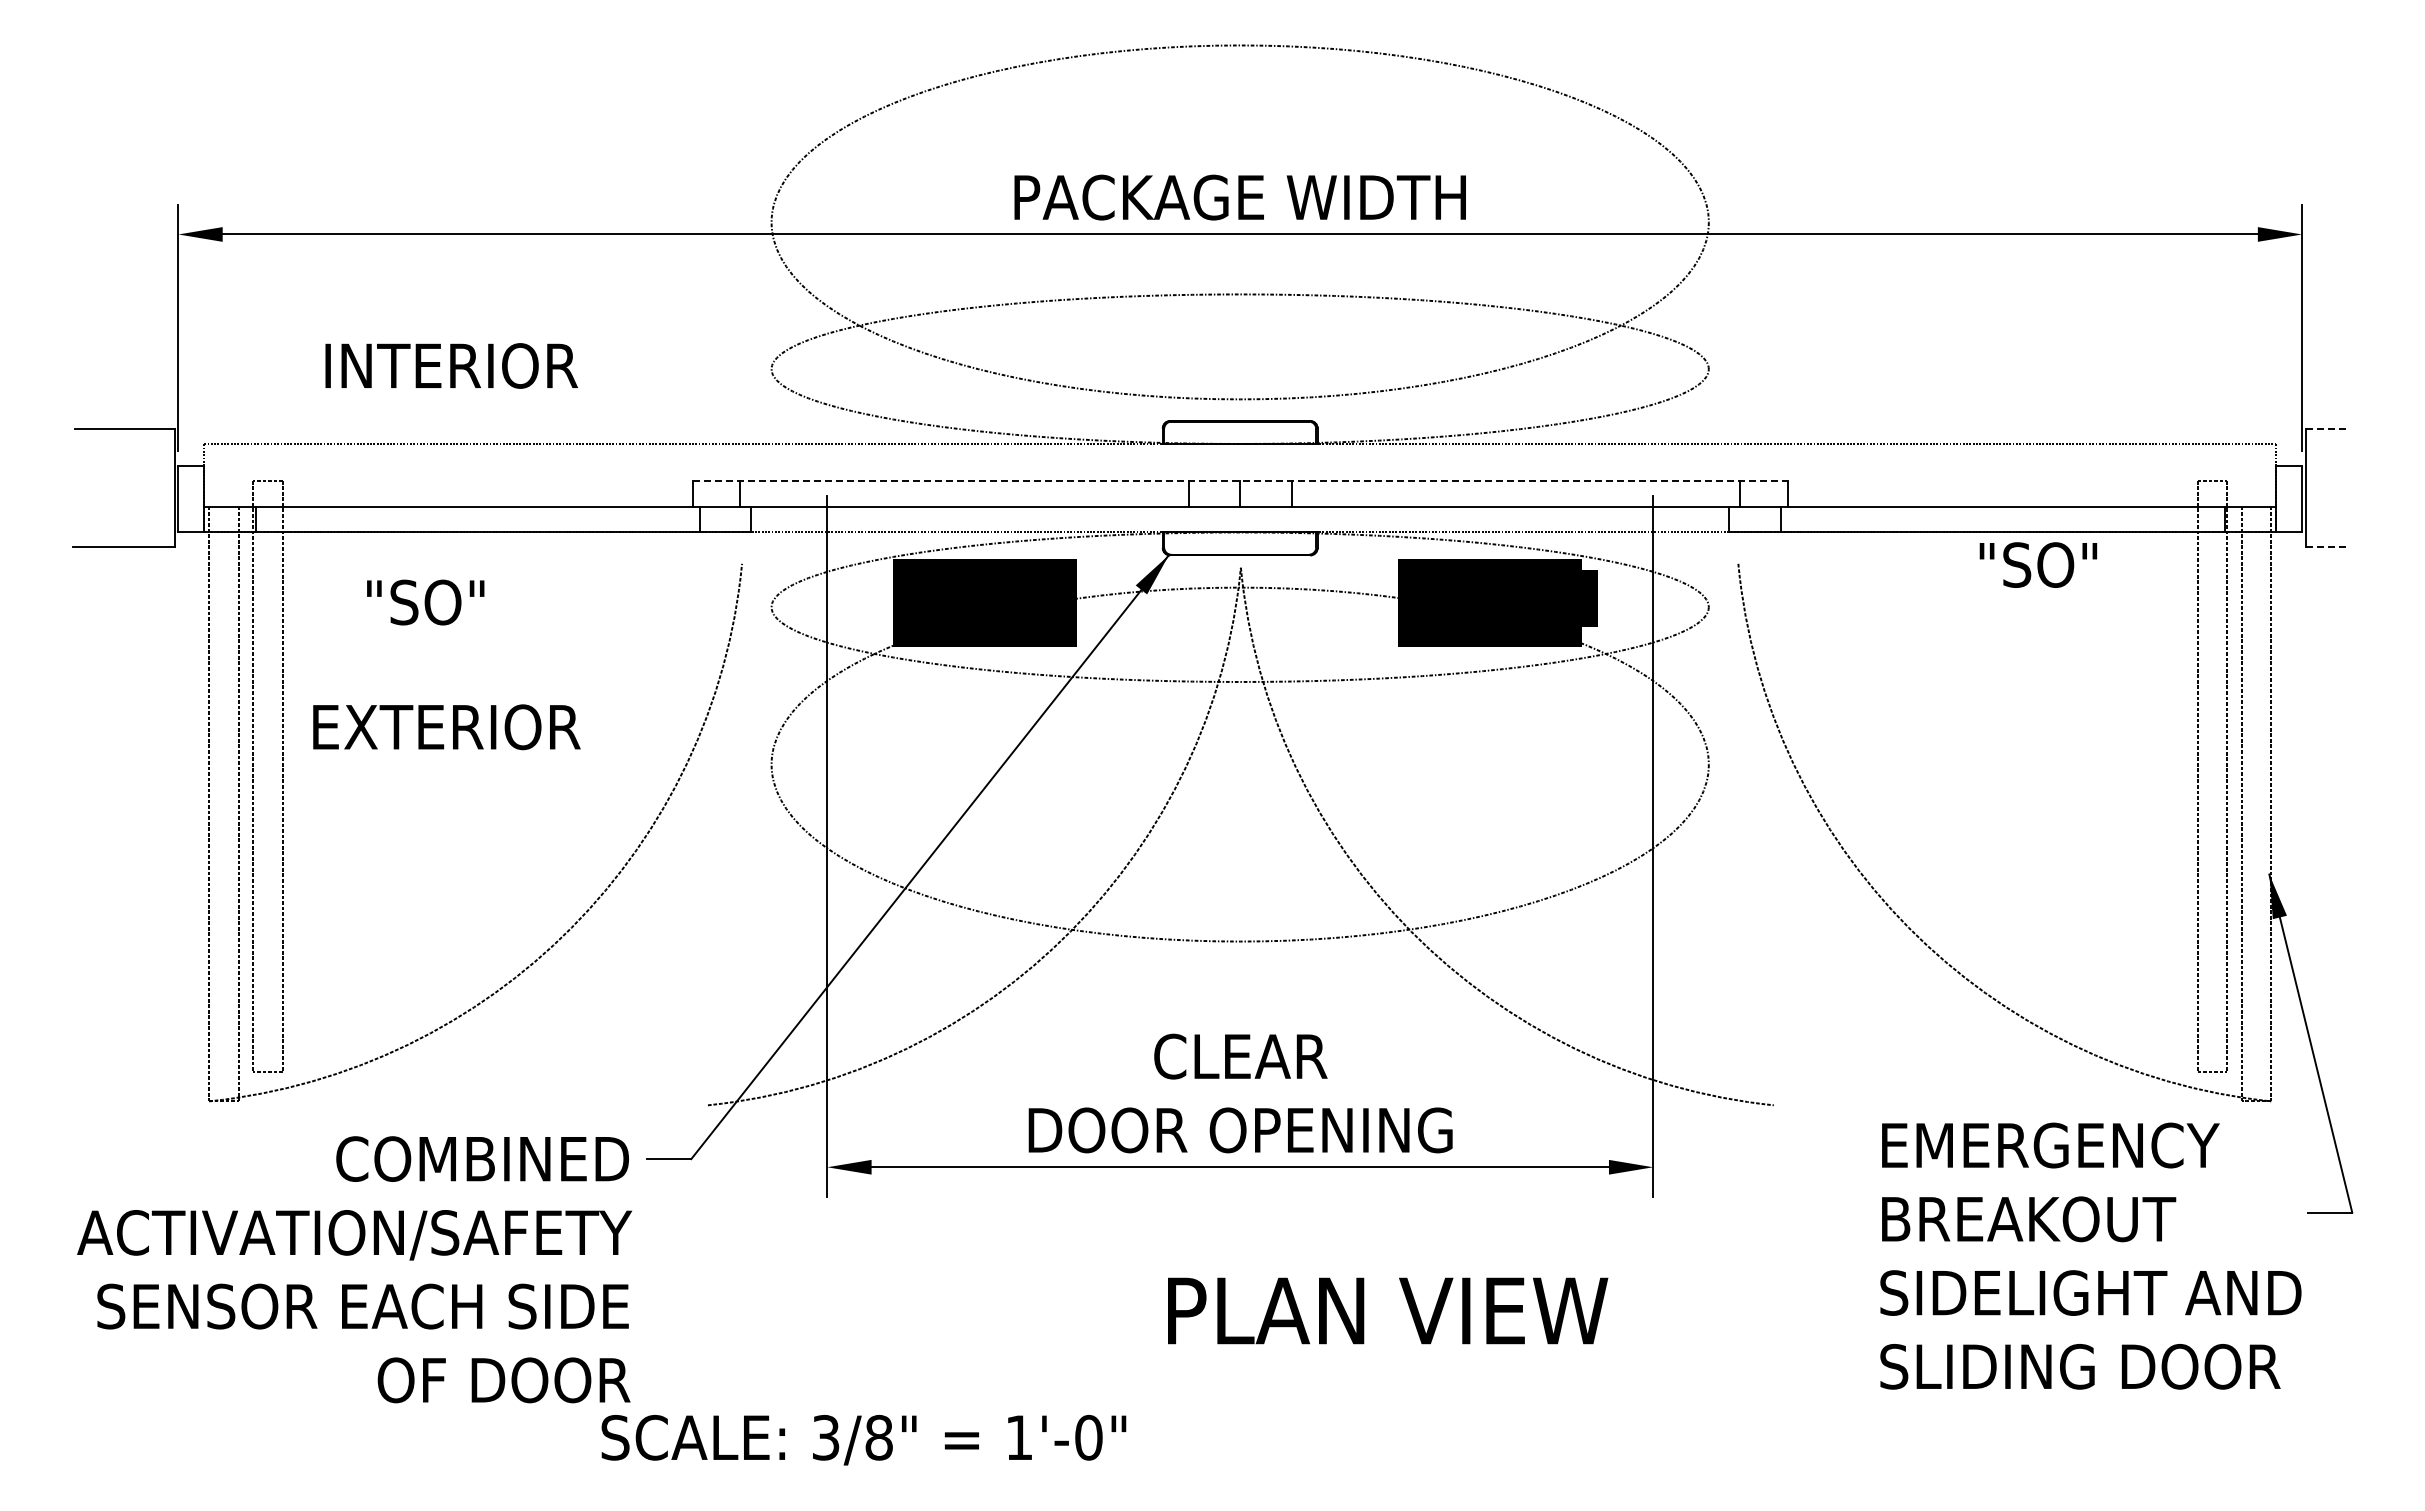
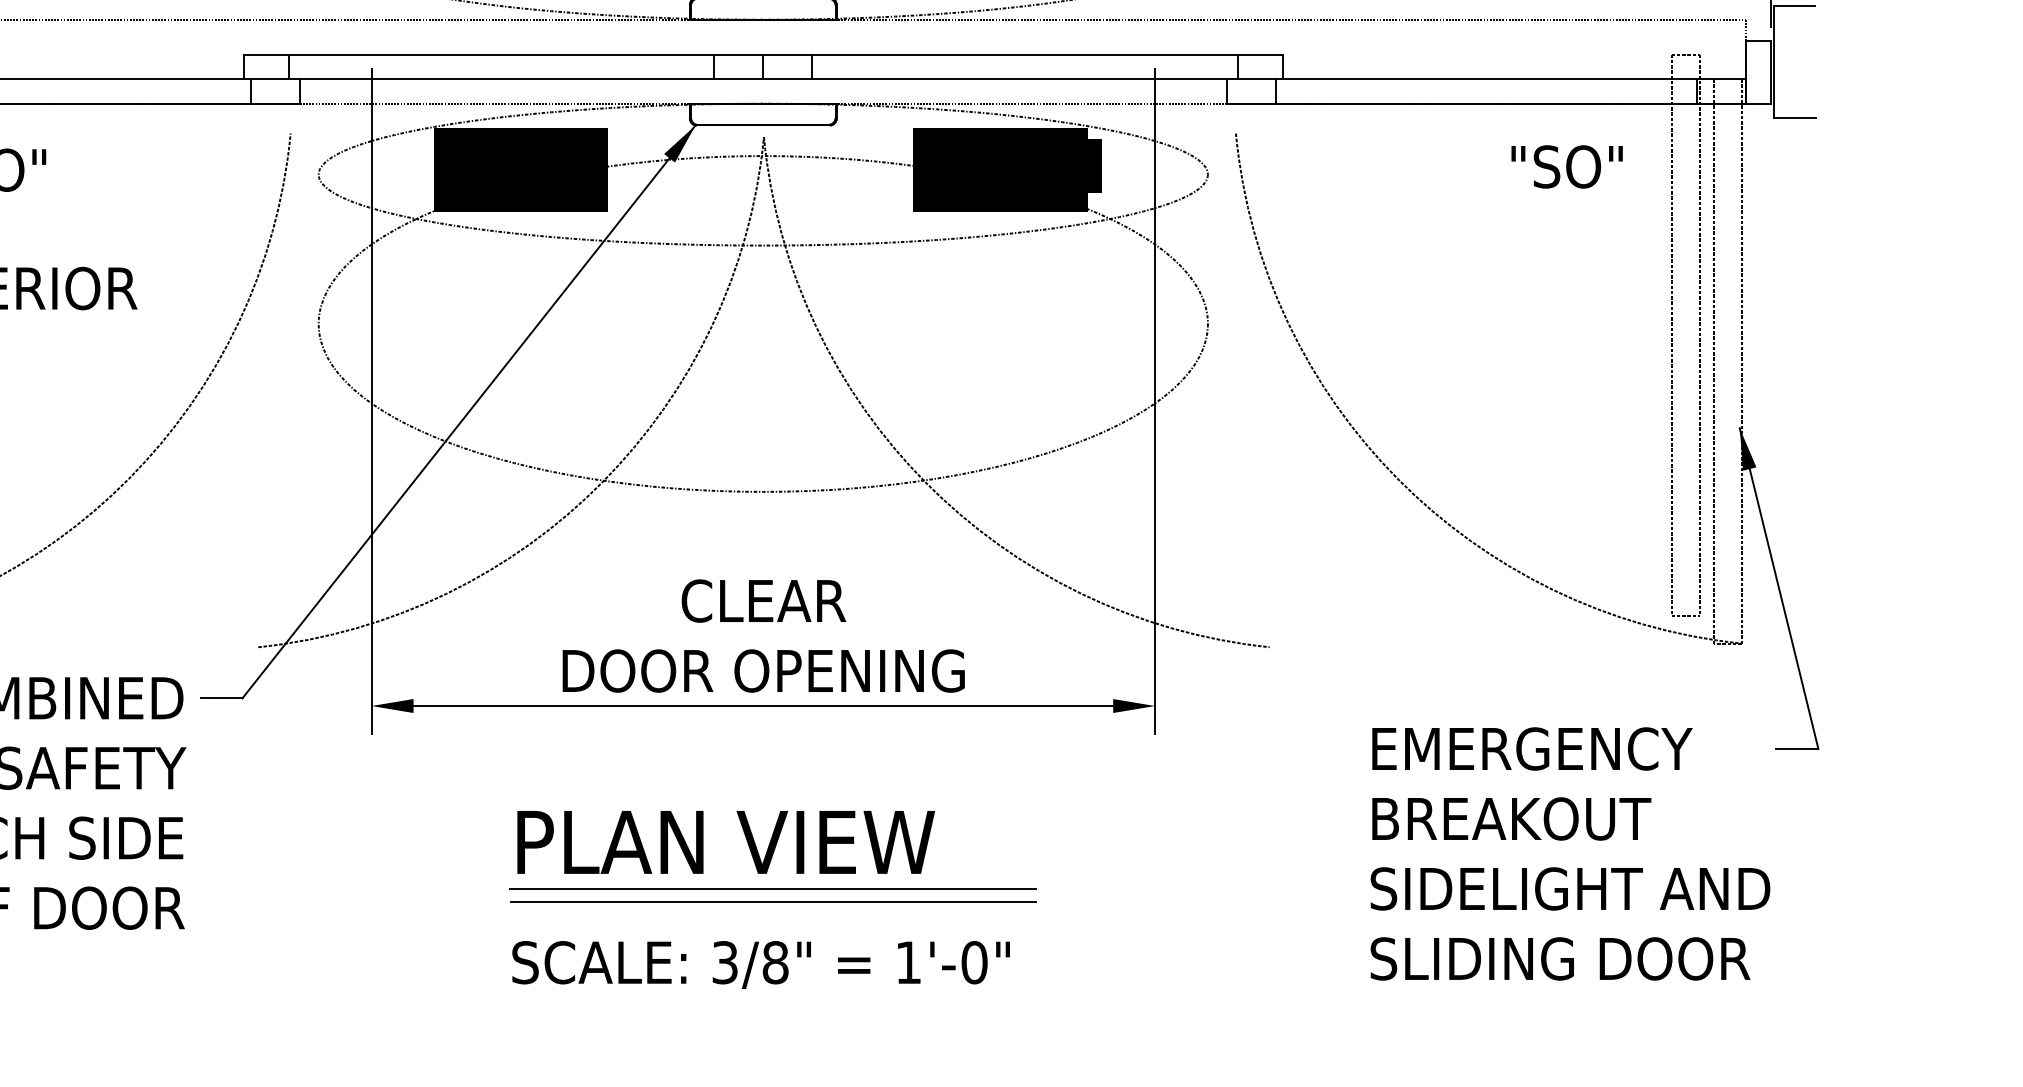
line: (2327, 429) -> (1794, 6), dashed -> solid
line: (1240, 480) -> (763, 54), dashed -> solid
line: (2327, 547) -> (1794, 118), dashed -> solid
text: (2038, 564) -> (1567, 166), moved
text: (2090, 1255) -> (1570, 853), moved
text: (1388, 1310) -> (726, 841), moved
line: (1250, 1360) -> (773, 889), added
line: (1250, 1373) -> (773, 901), added
text: (863, 1440) -> (760, 965), moved

